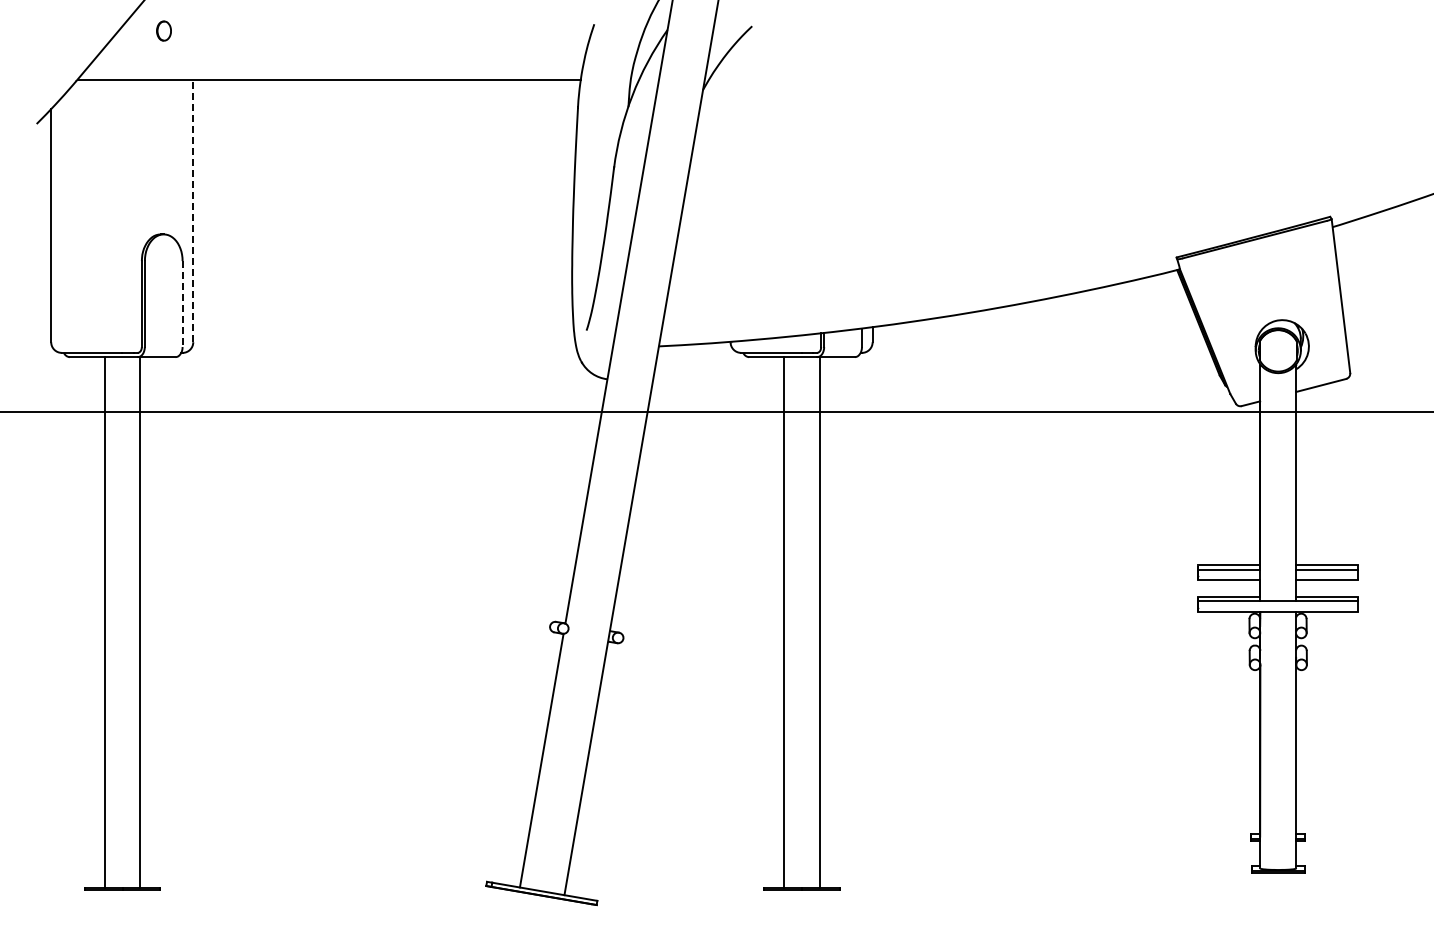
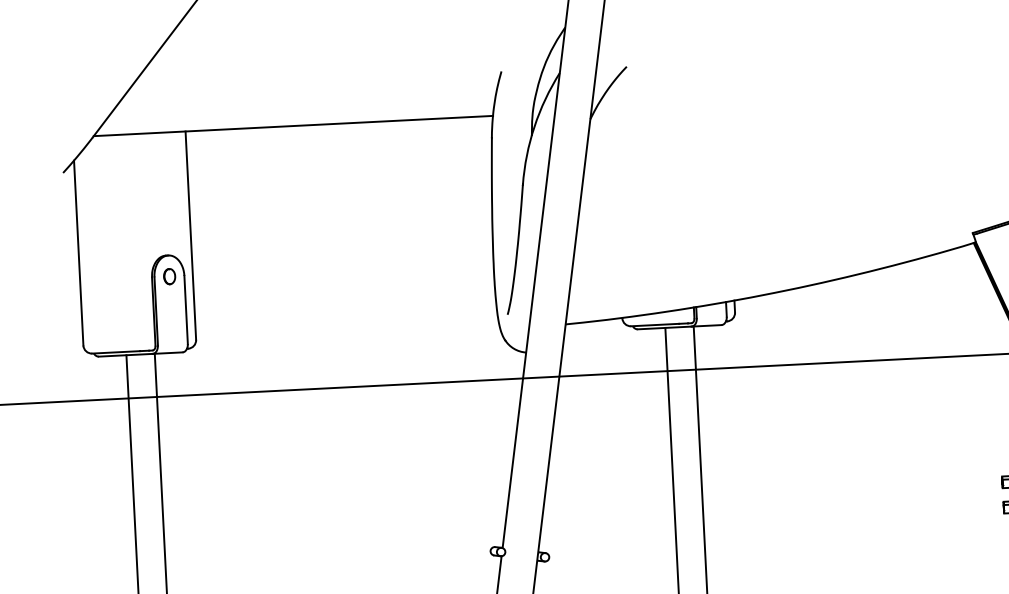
part: (163, 30) -> (169, 276), moved
line: (193, 210) -> (191, 235), dashed -> solid
line: (182, 304) -> (186, 310), dashed -> solid

